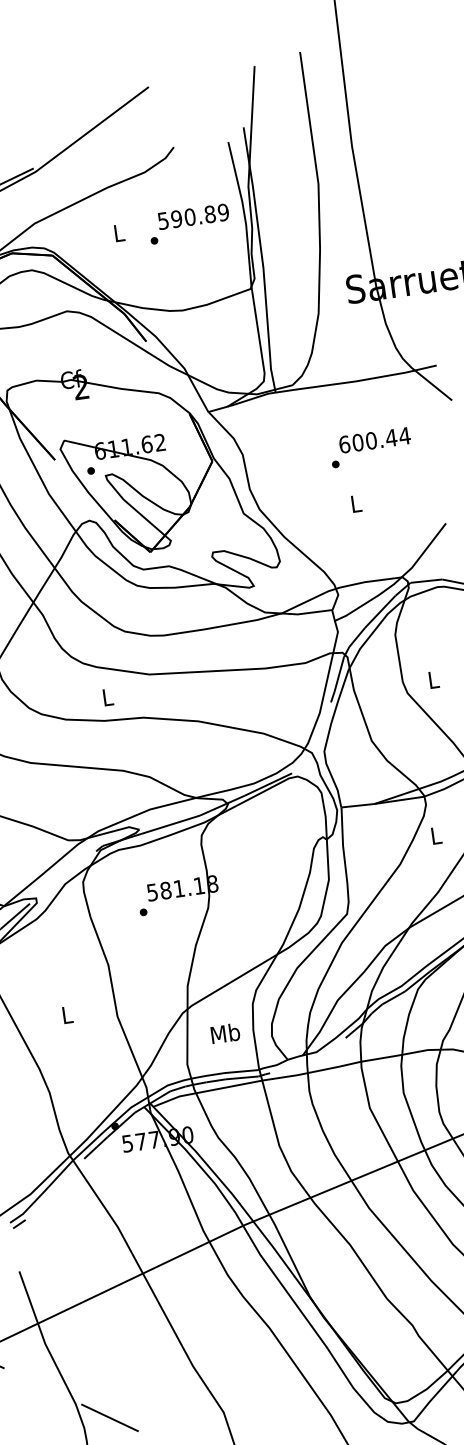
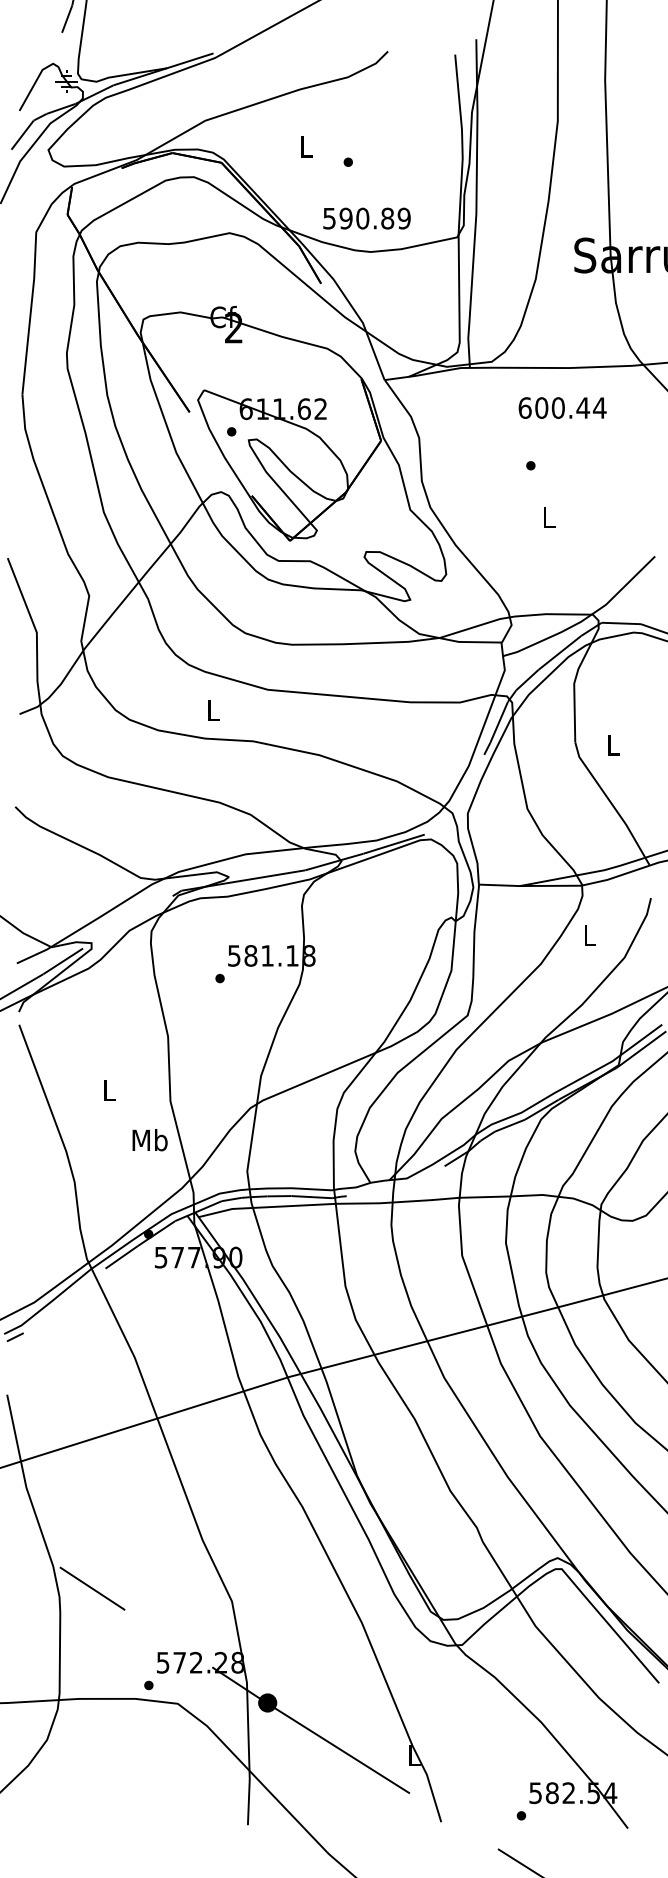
text: (193, 216) -> (366, 218), moved
text: (374, 439) -> (562, 407), moved
text: (225, 1033) -> (149, 1140), moved

